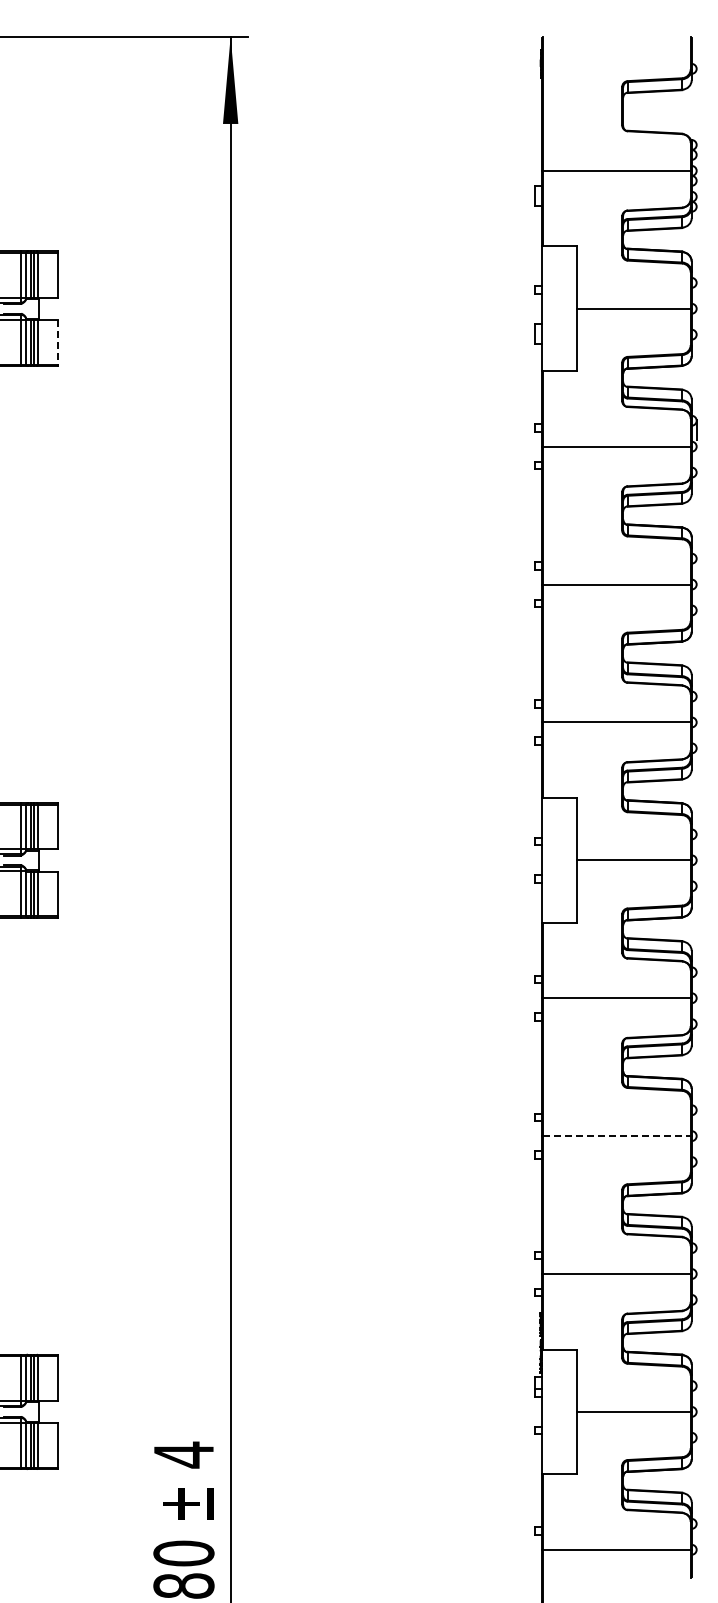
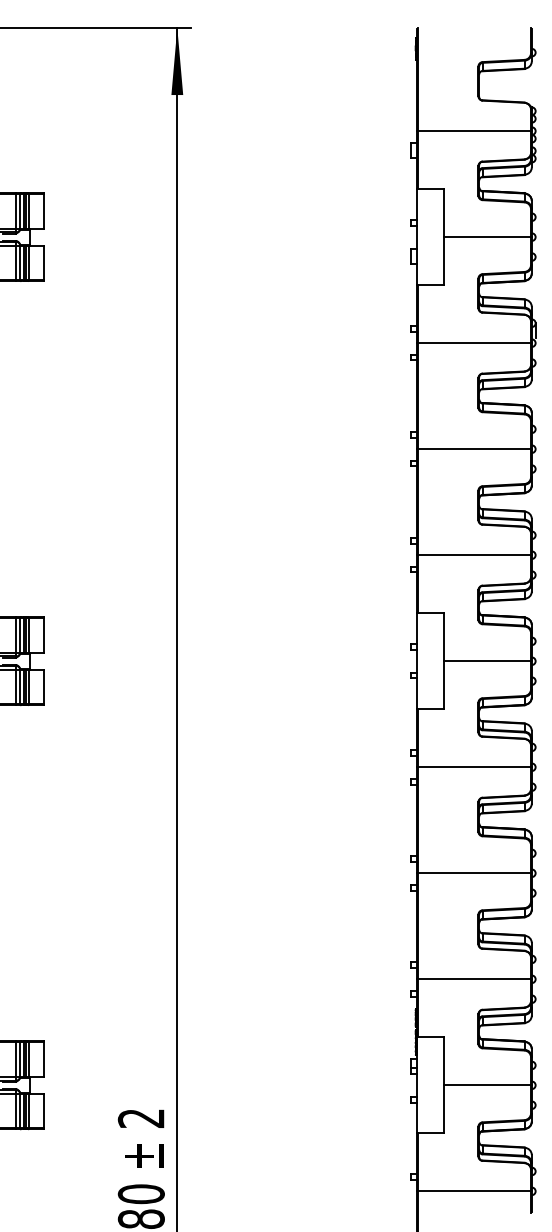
line: (57, 342) -> (44, 263), dashed -> solid
line: (616, 1136) -> (473, 873), dashed -> solid
text: (183, 1454) -> (141, 1118), 4 -> 2

